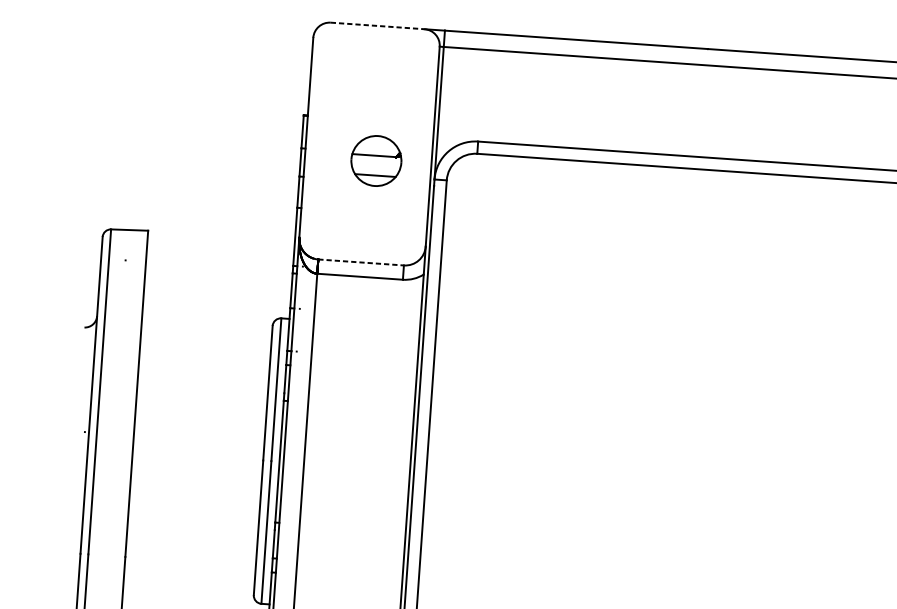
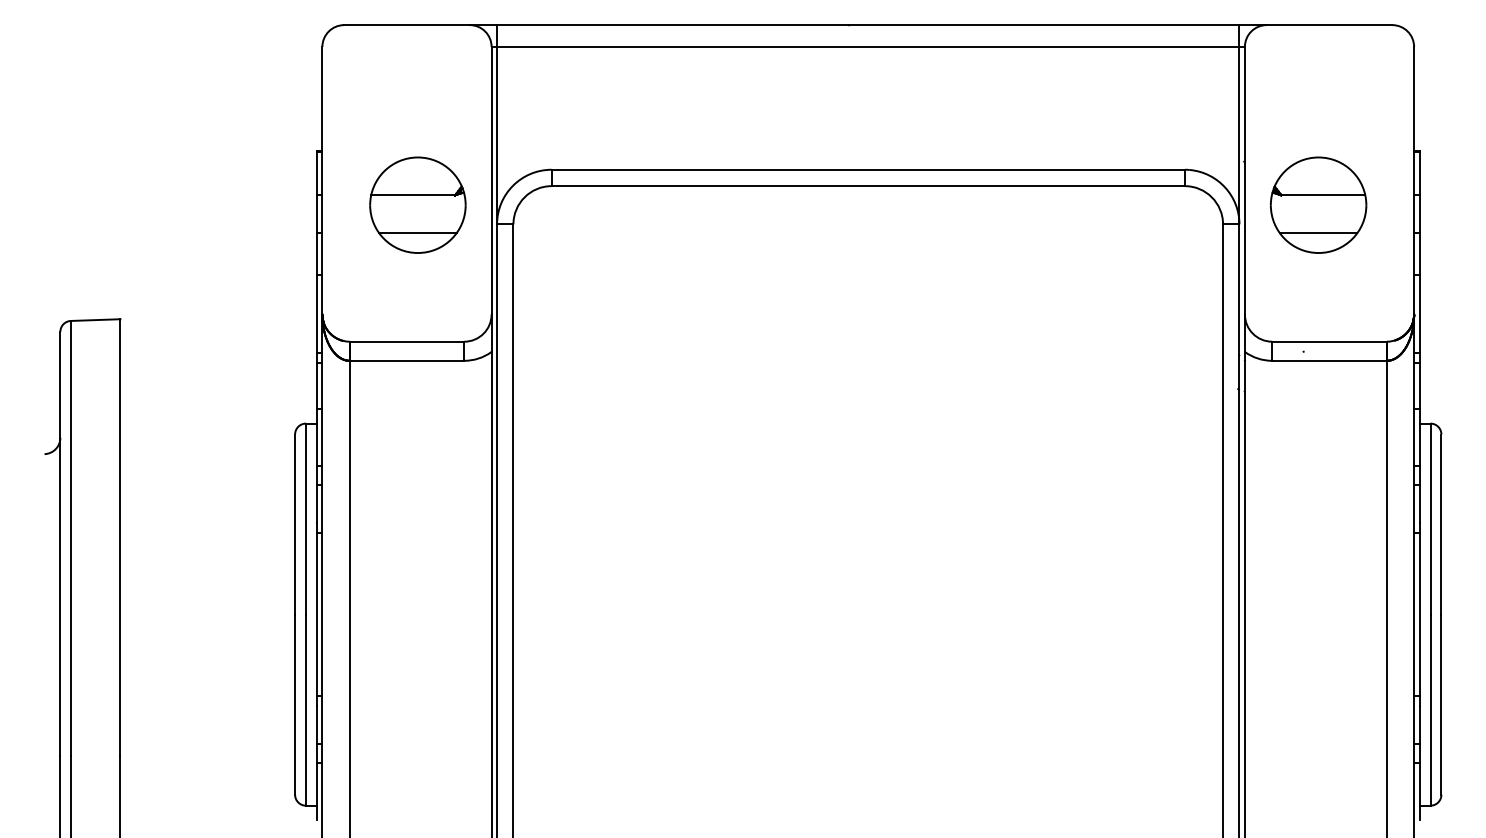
line: (378, 26) -> (407, 25), dashed -> solid
part: (376, 160) -> (417, 204), size x1.43
line: (361, 262) -> (407, 341), dashed -> solid

